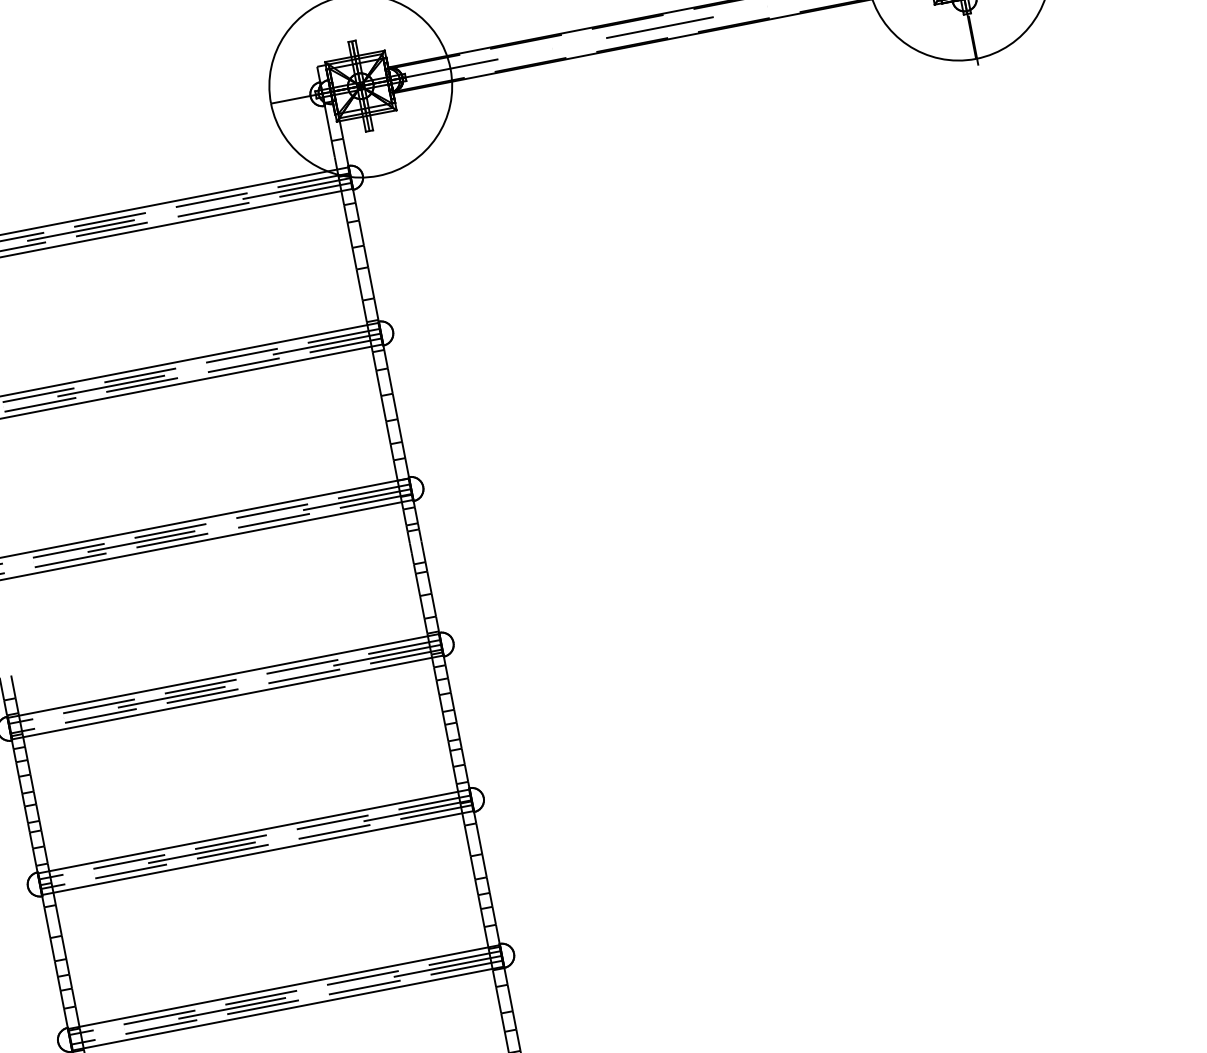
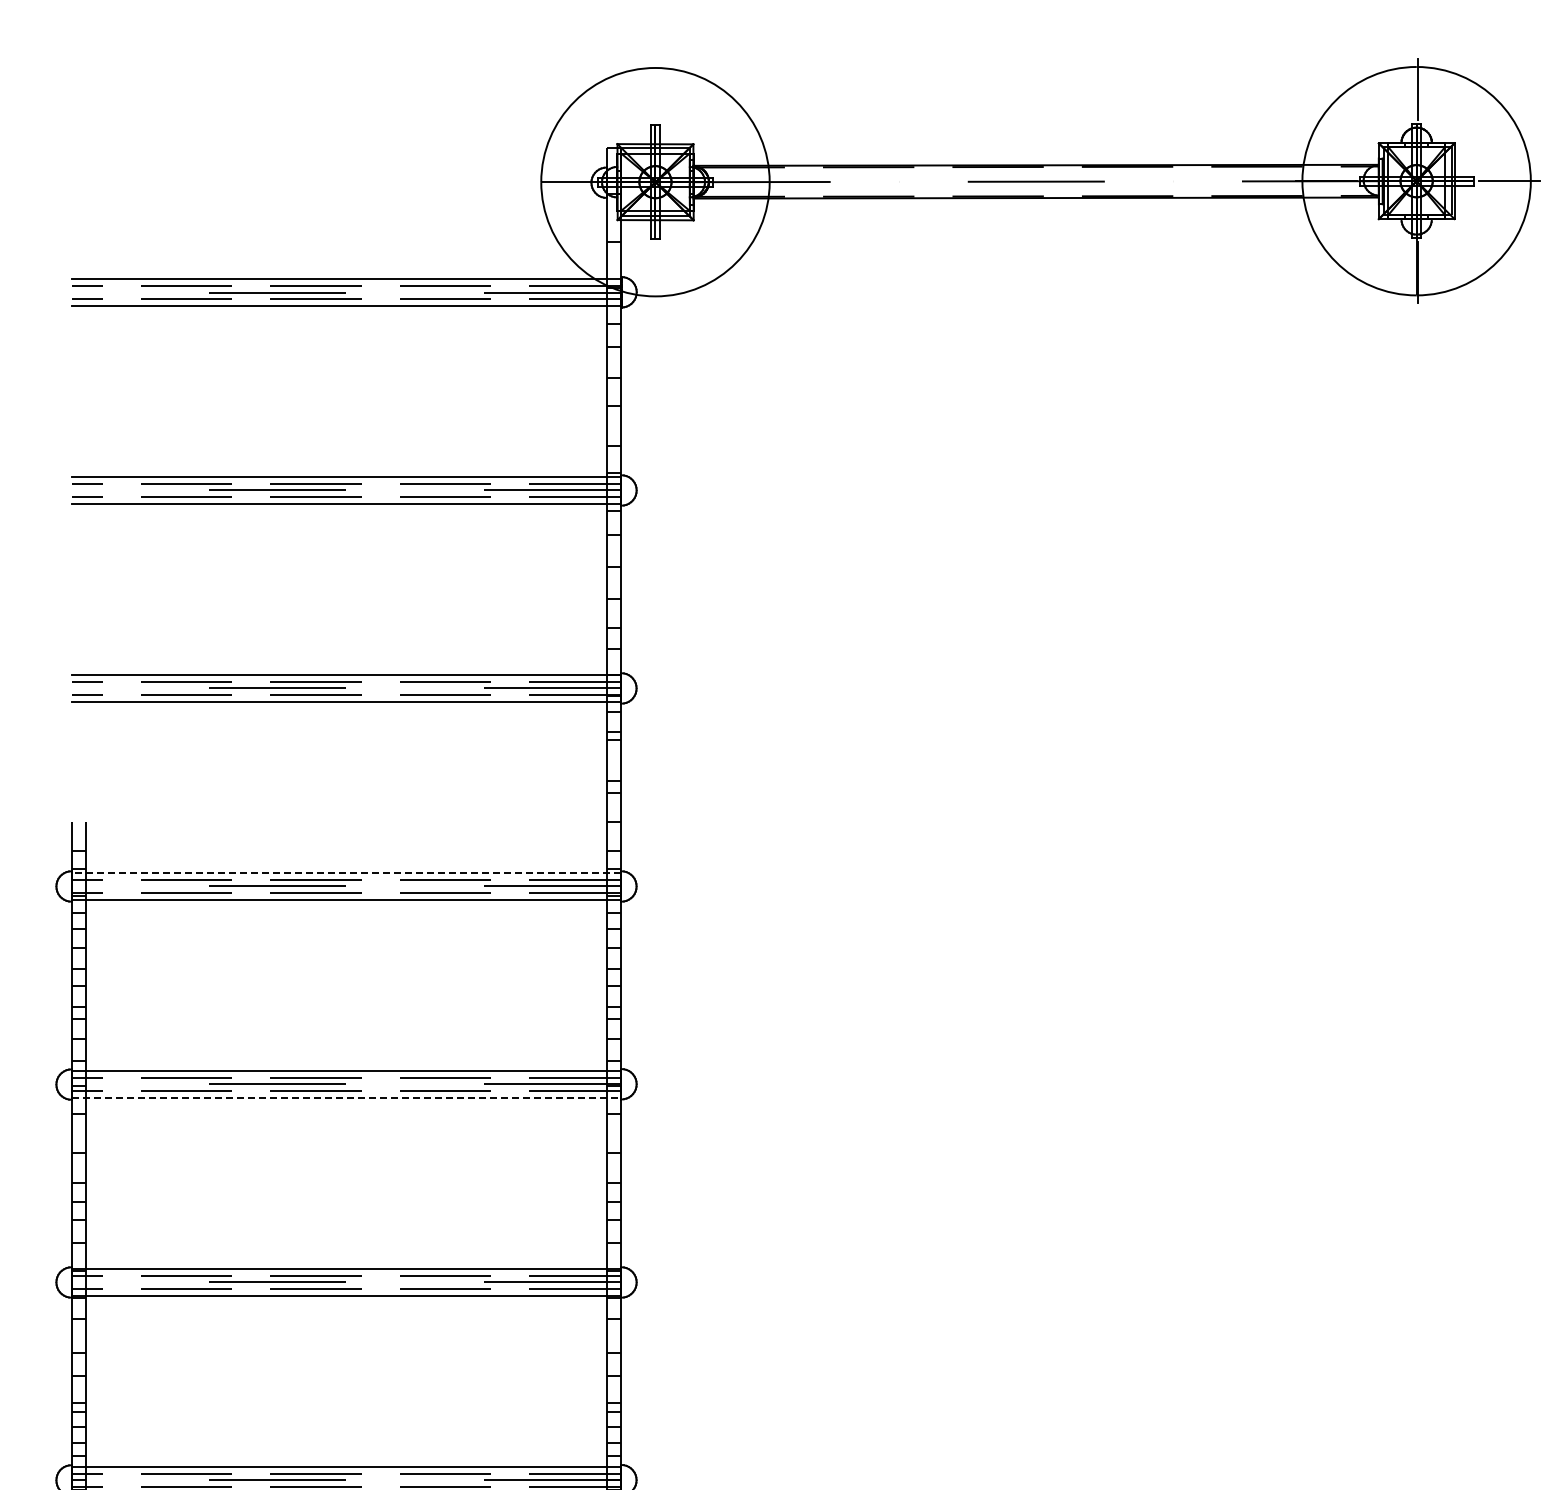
line: (223, 675) -> (346, 872), solid -> dashed
line: (258, 853) -> (347, 1098), solid -> dashed

